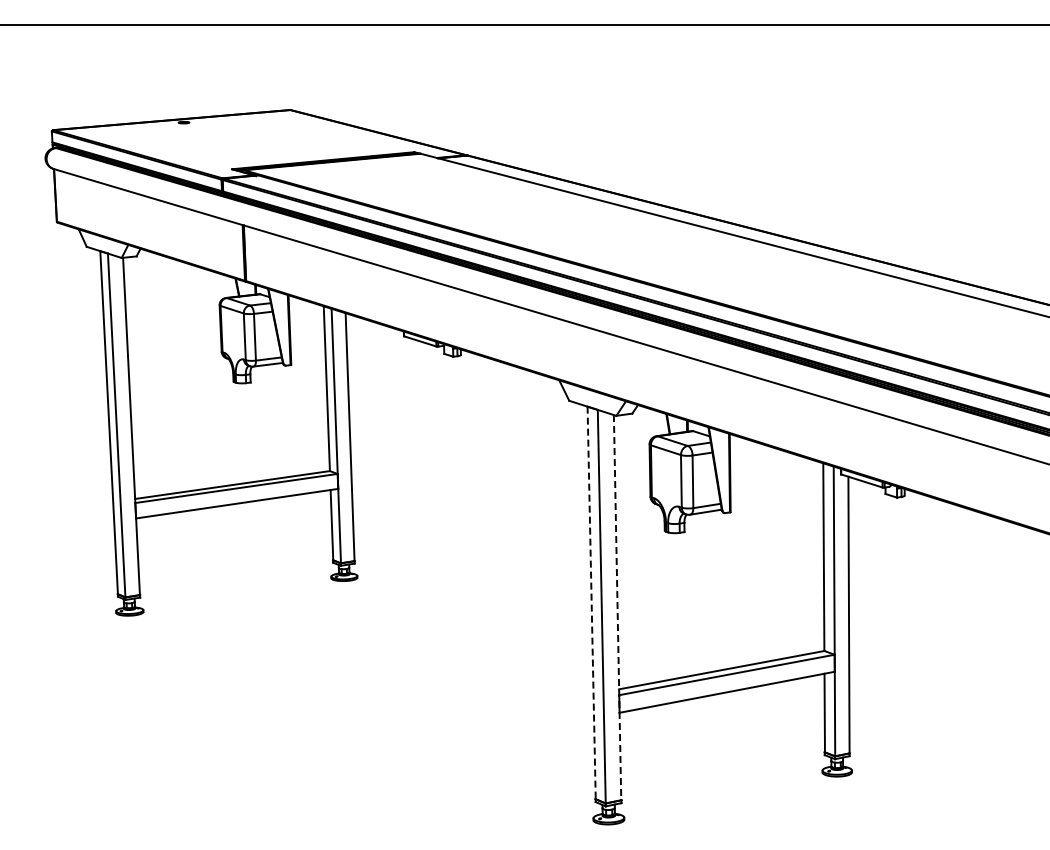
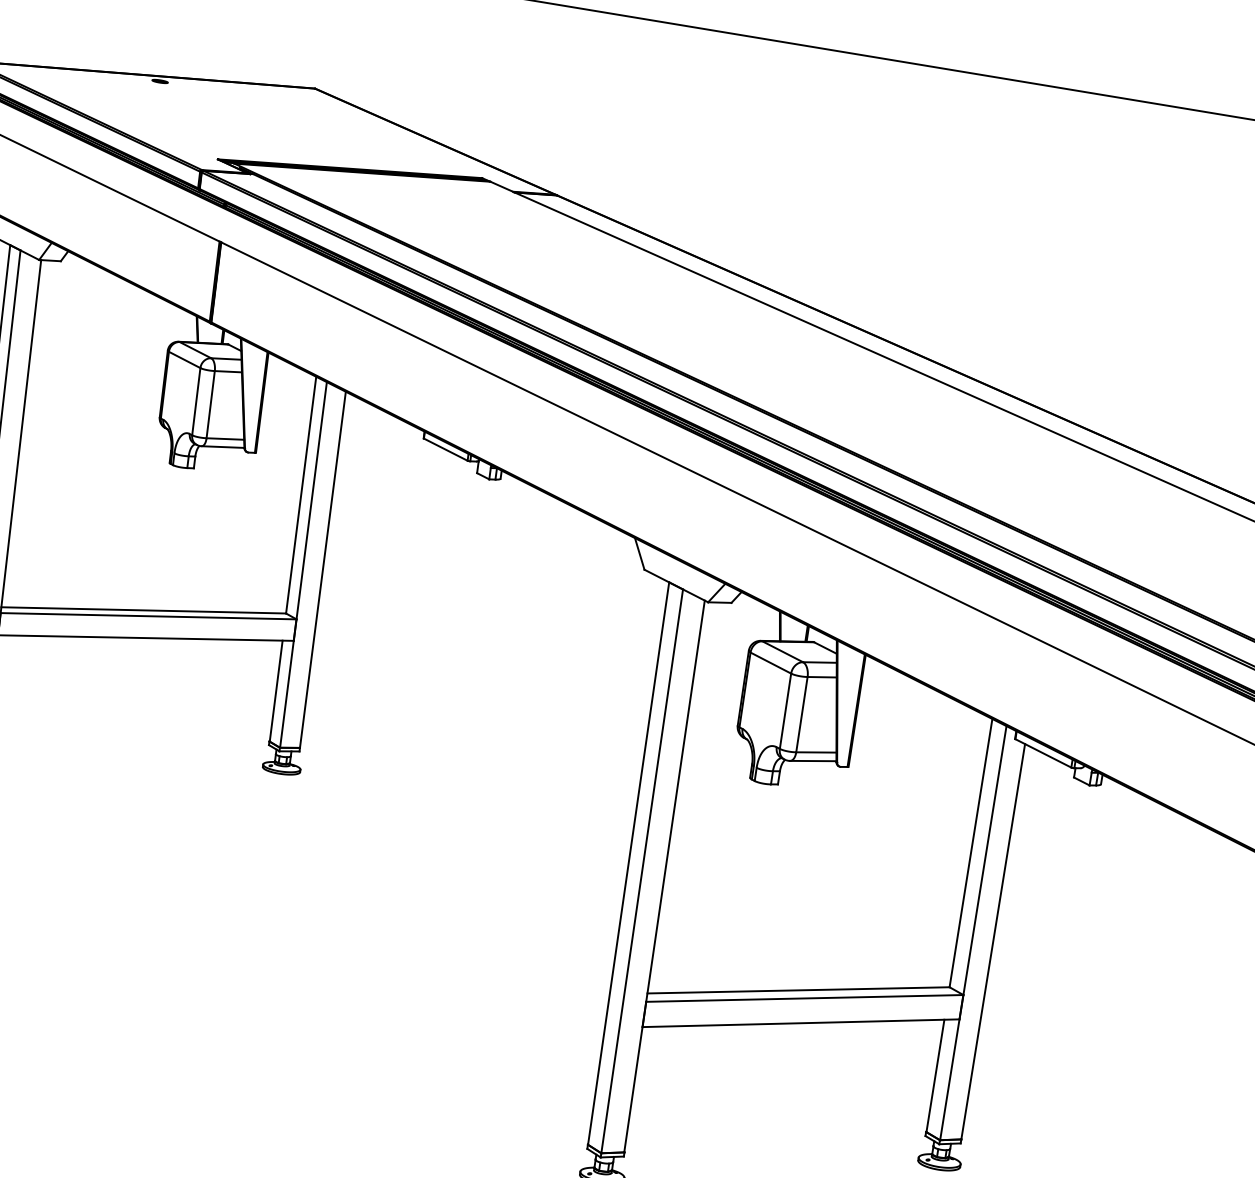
line: (591, 603) -> (628, 864), dashed -> solid
line: (617, 607) -> (664, 876), dashed -> solid

